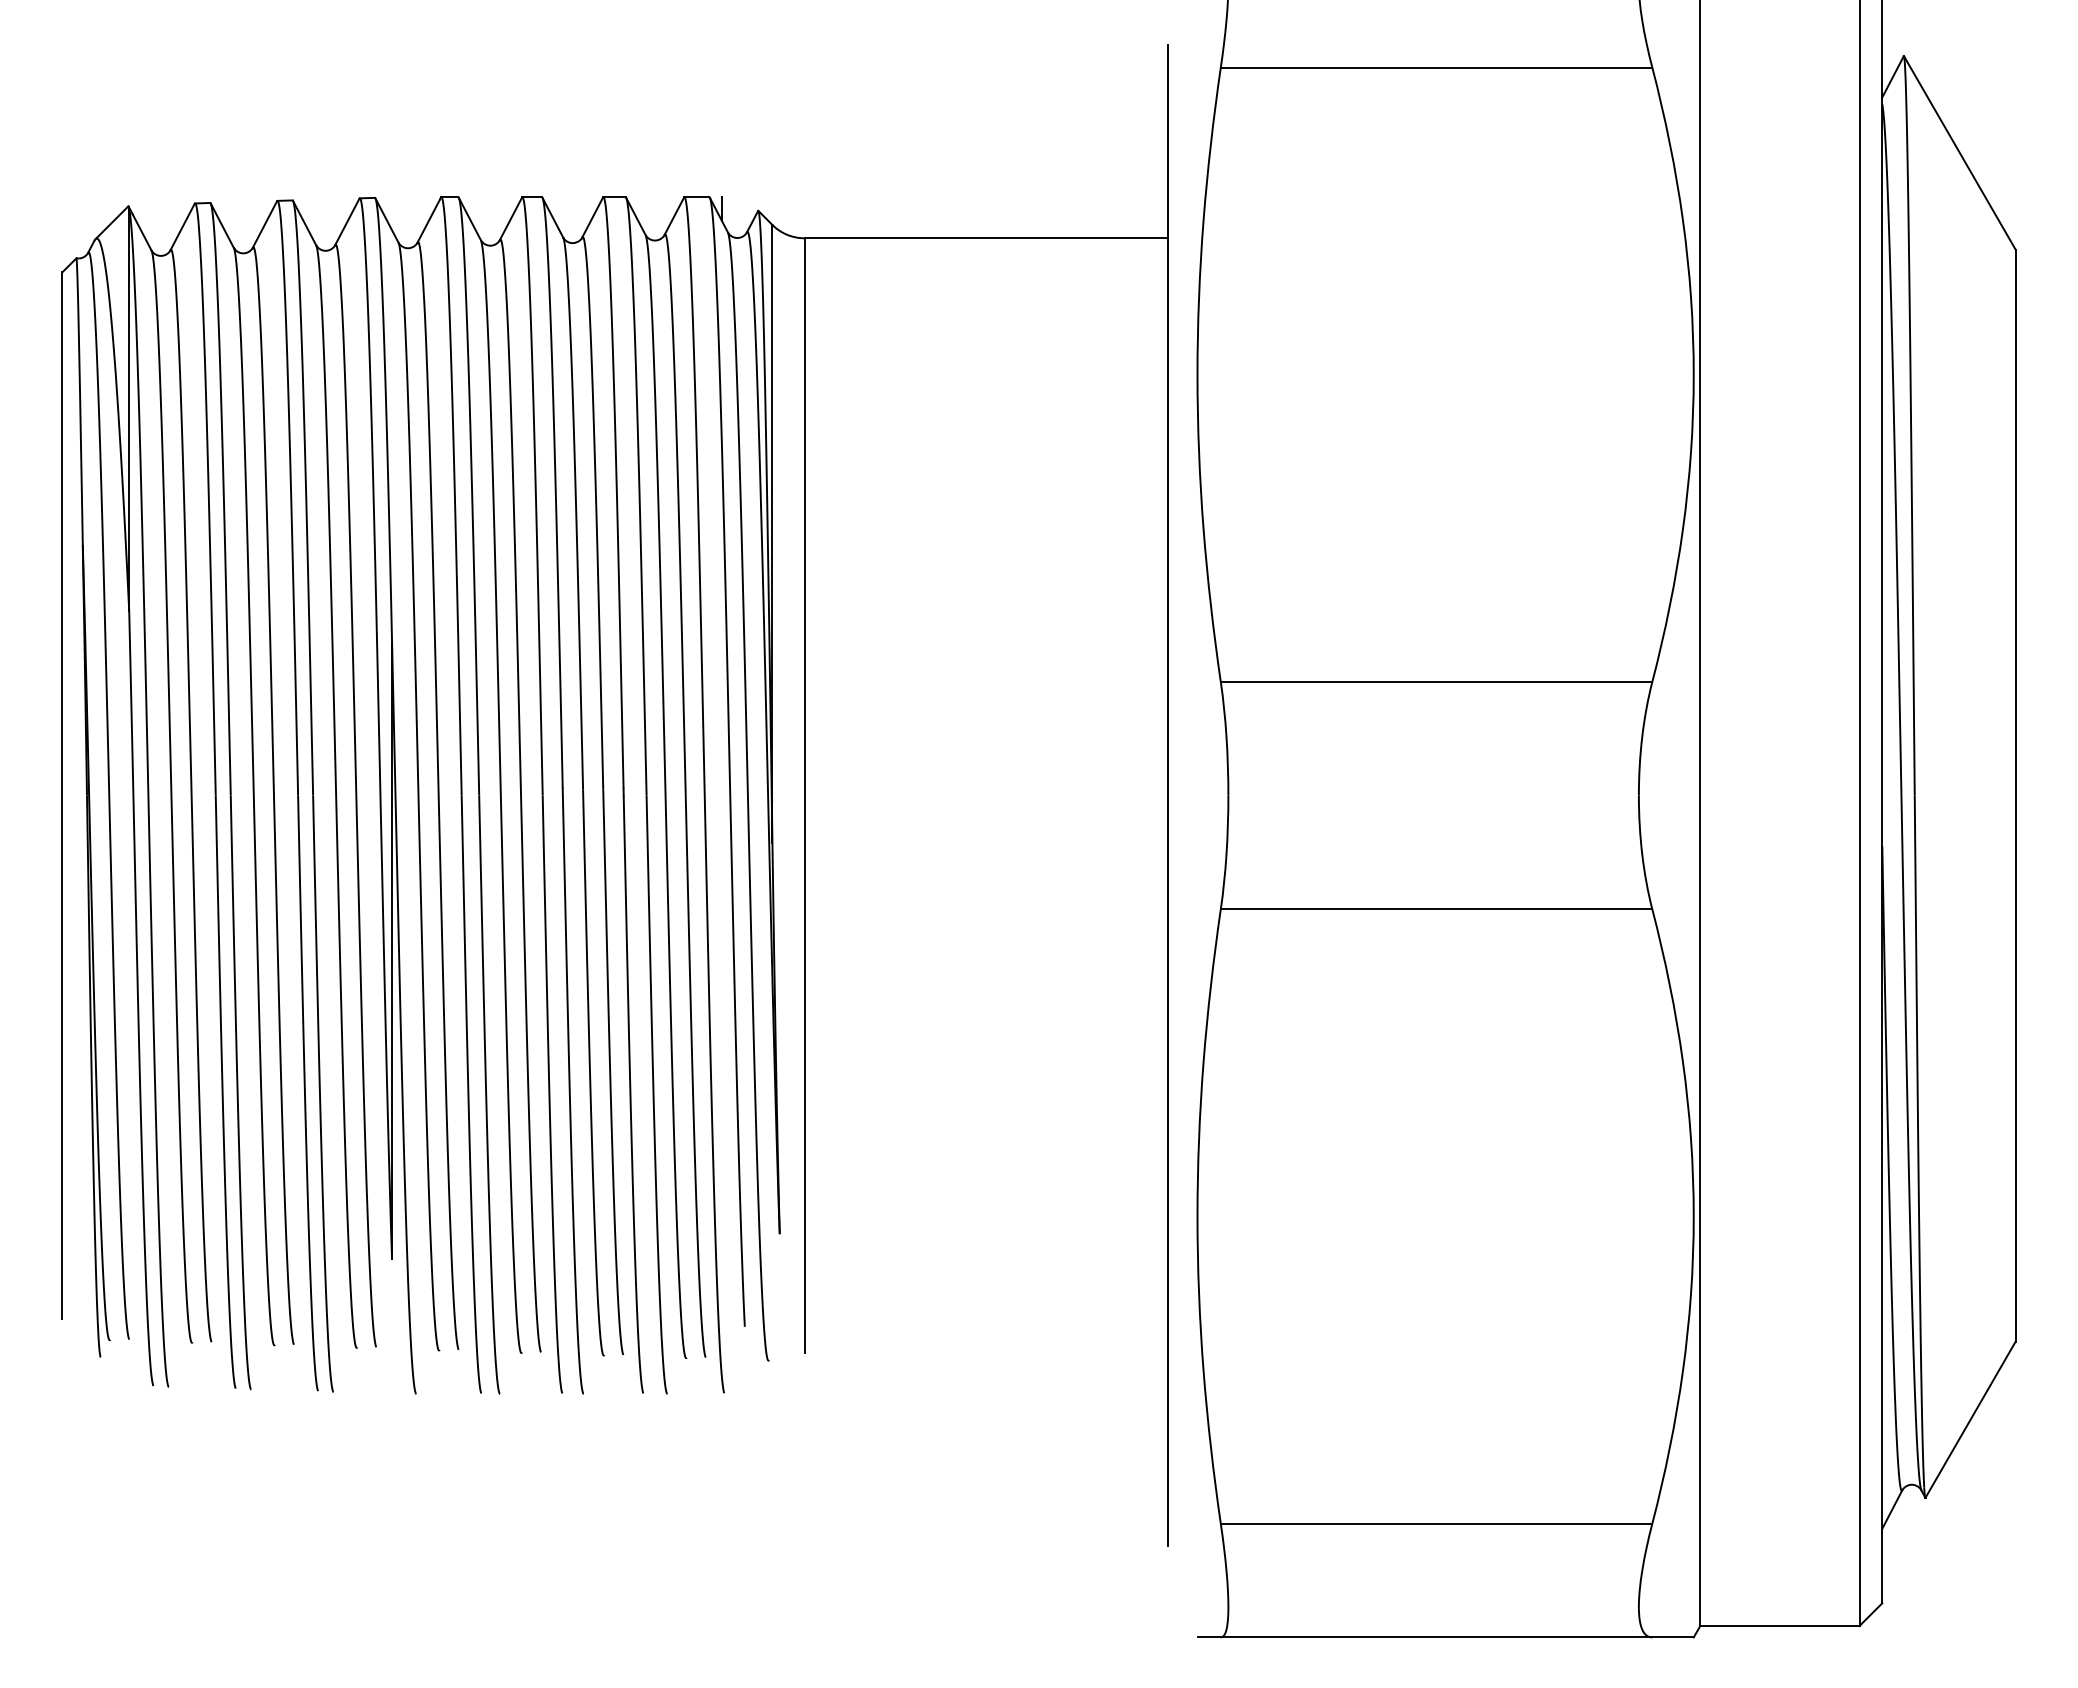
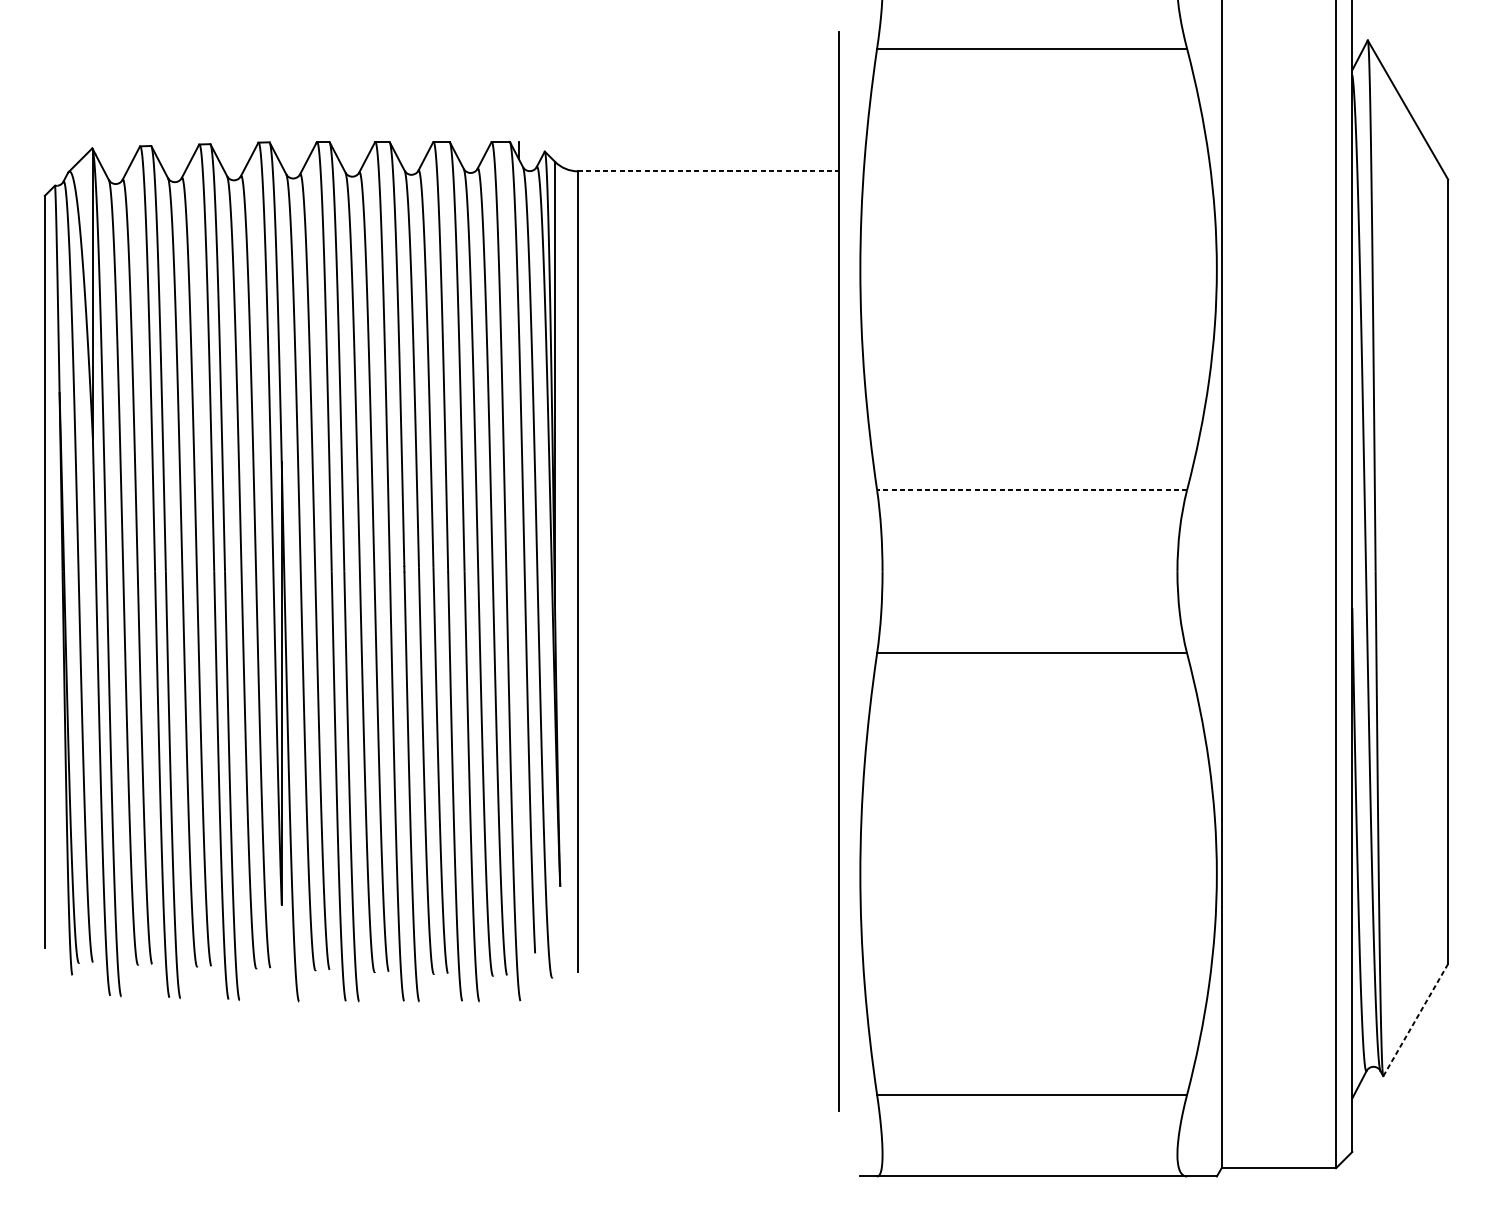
line: (986, 238) -> (708, 171), solid -> dashed
line: (1436, 681) -> (1032, 489), solid -> dashed
line: (1970, 1420) -> (1415, 1020), solid -> dashed

